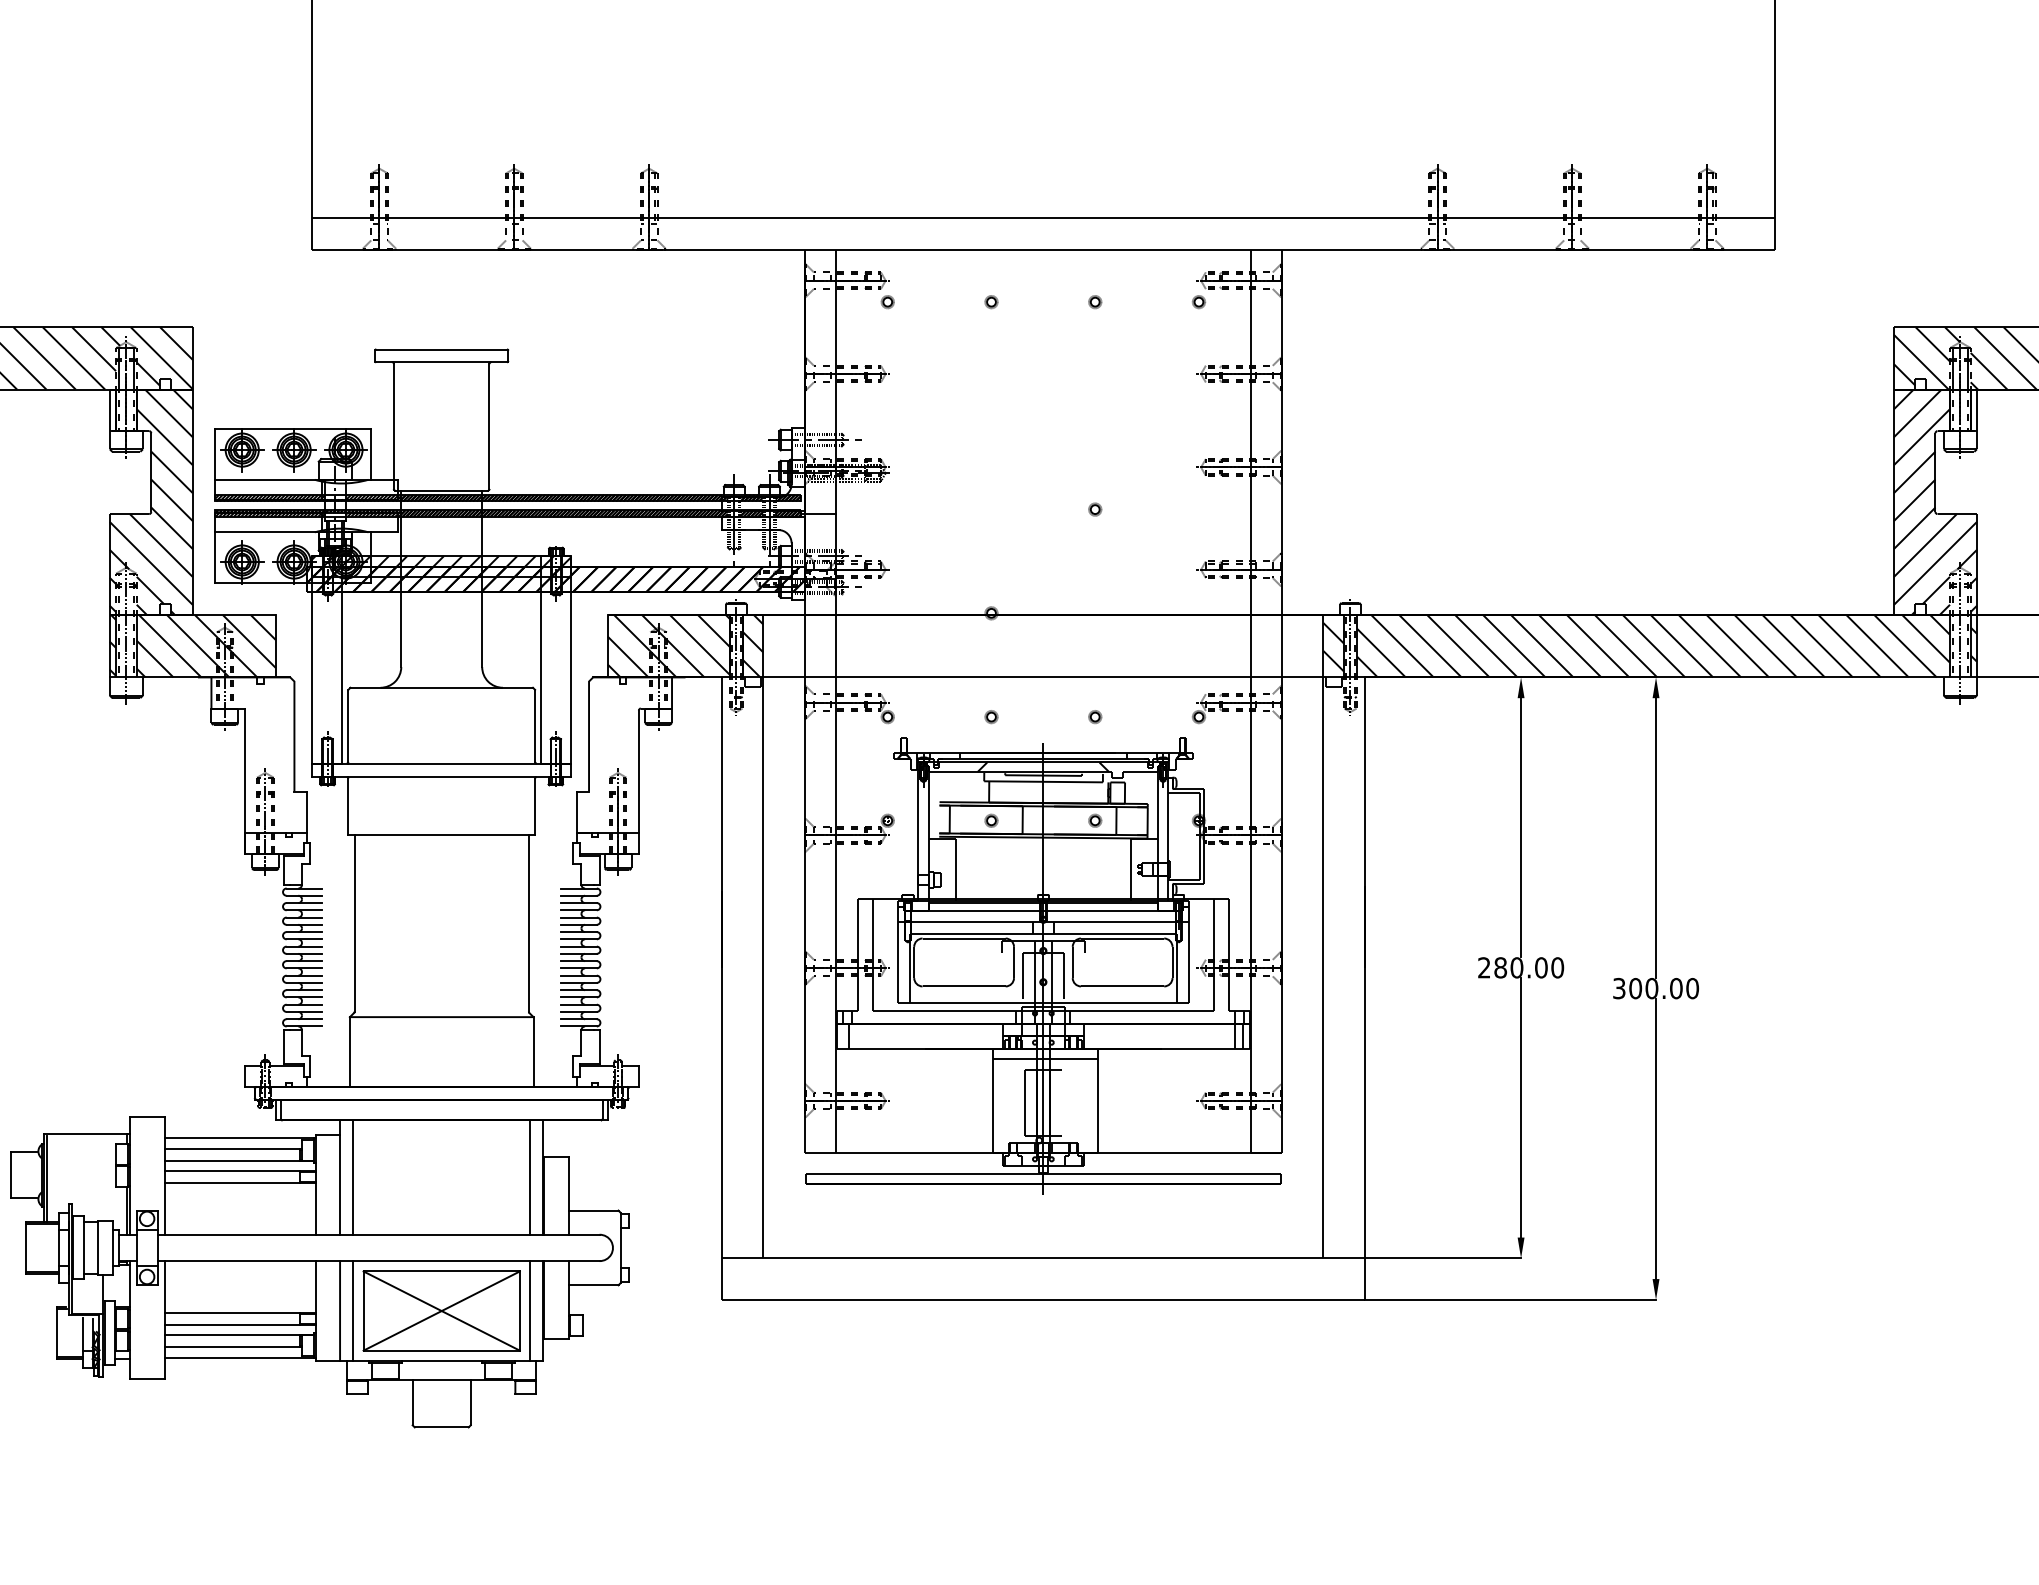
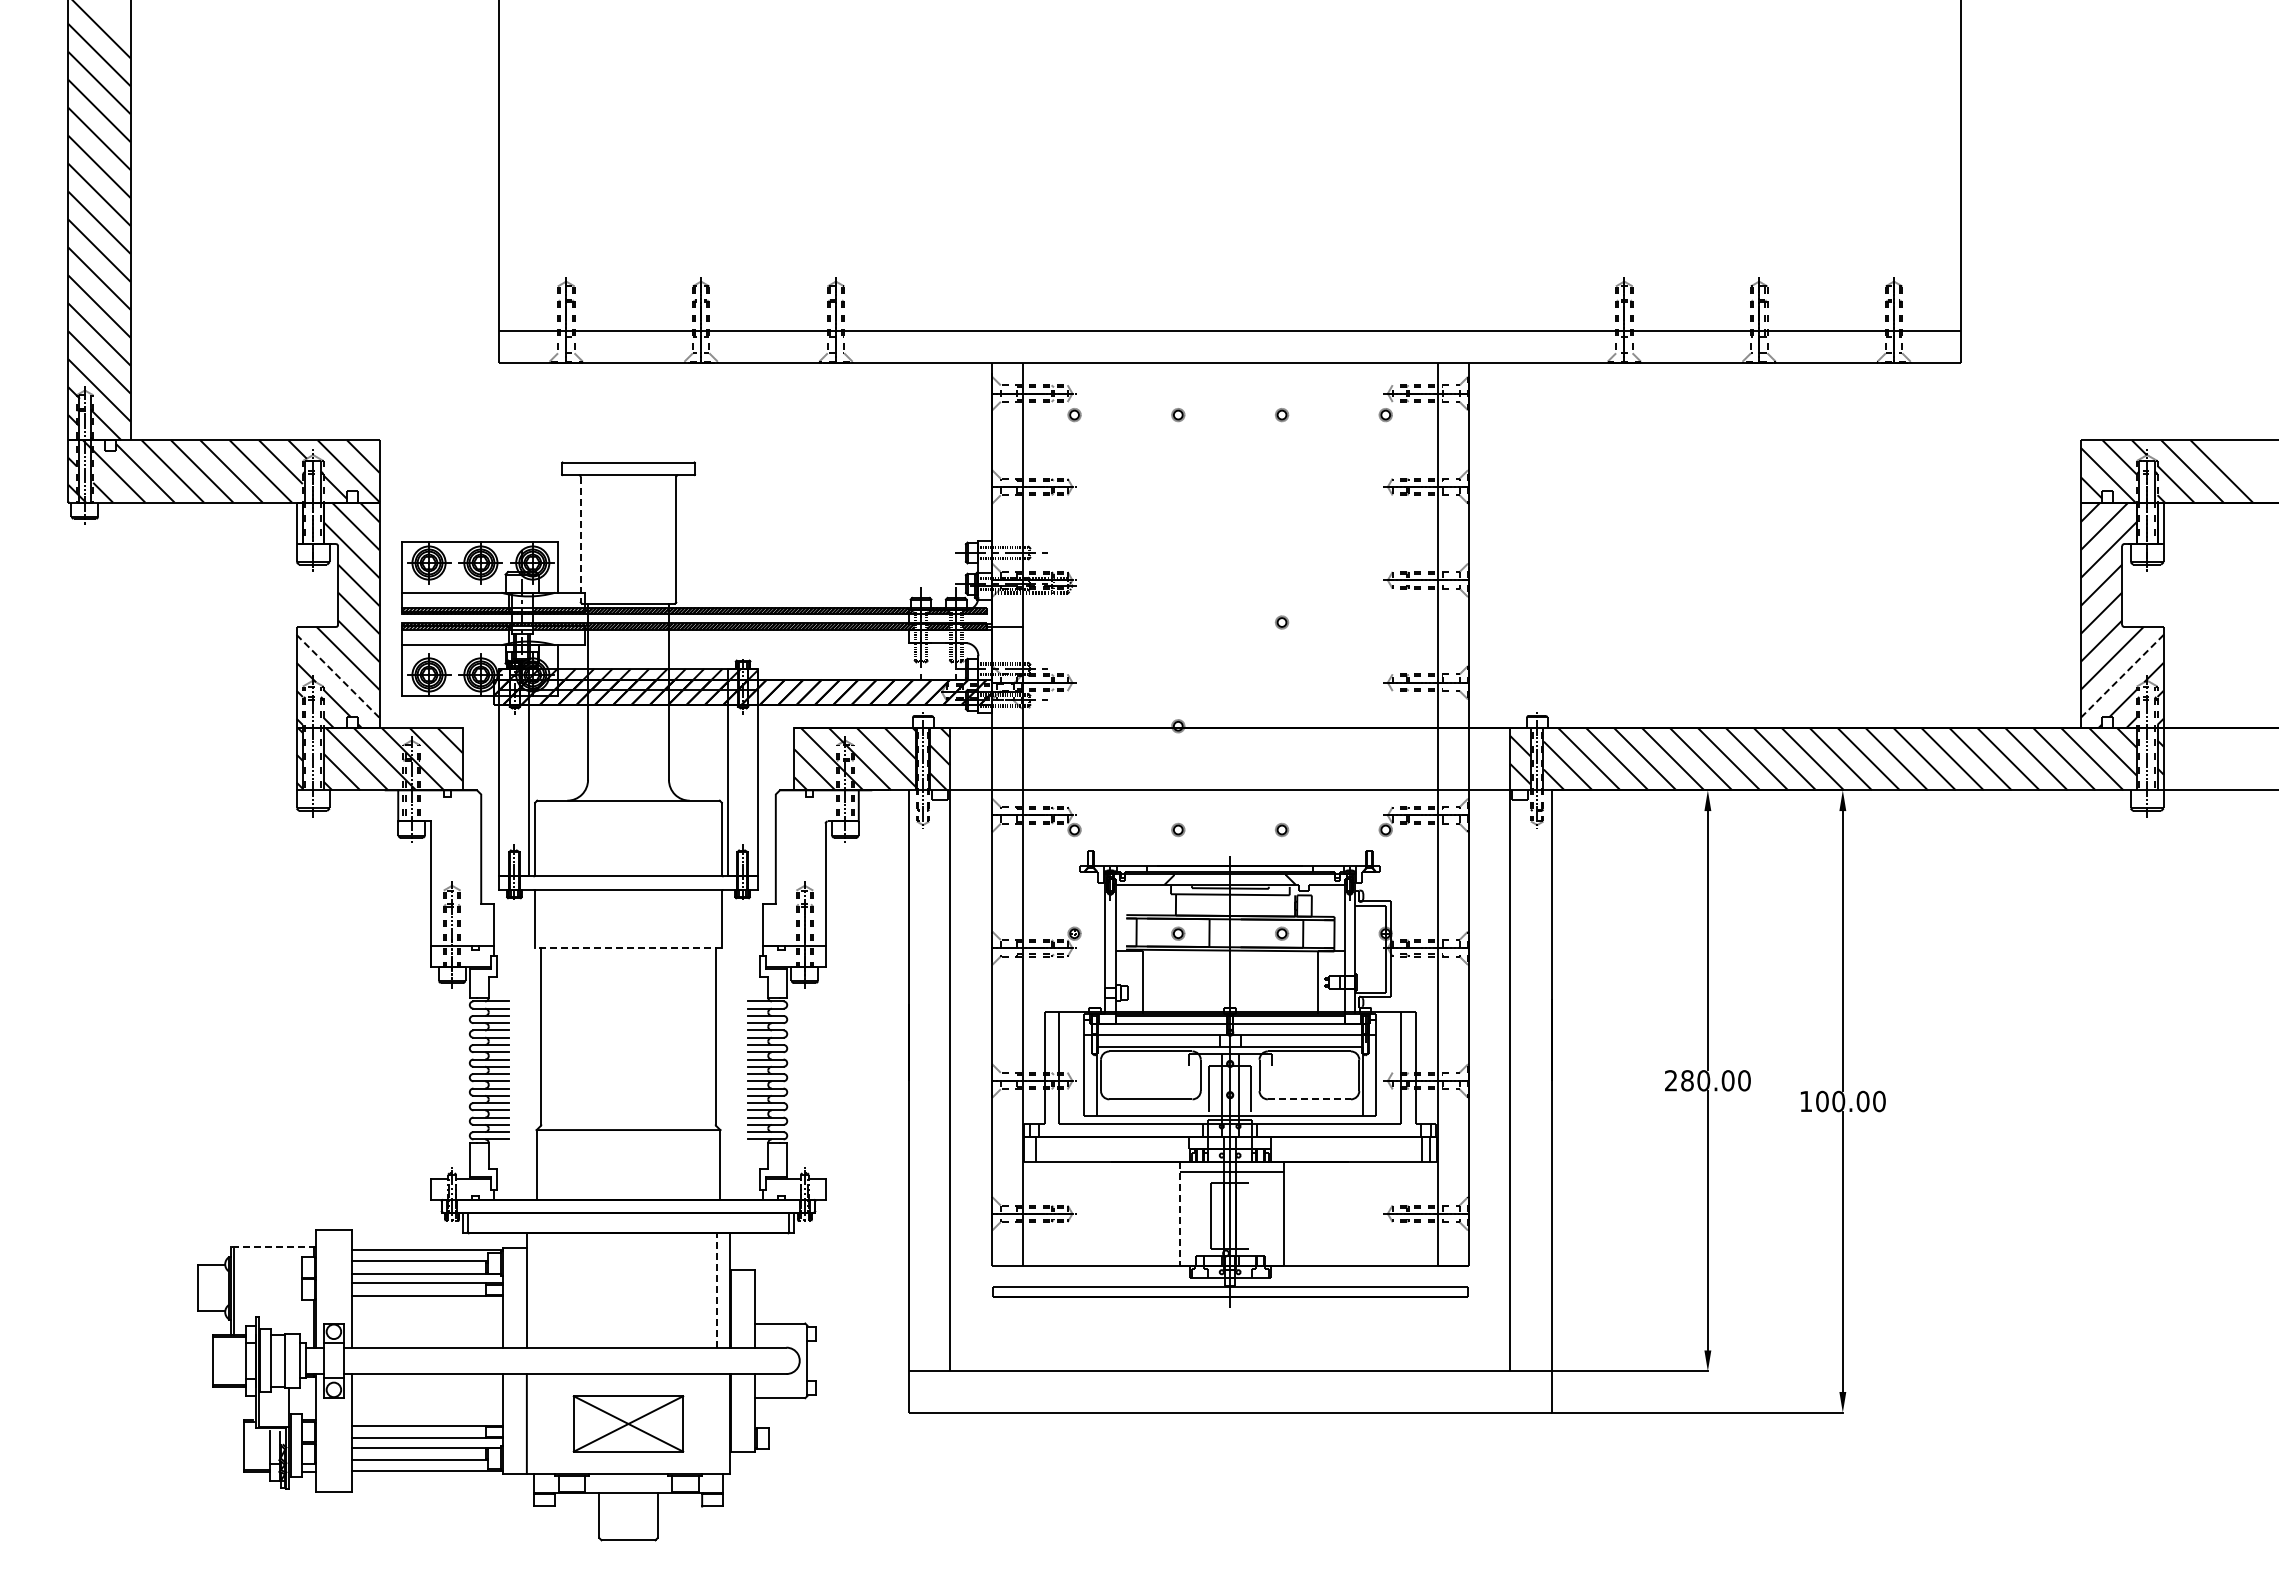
line: (393, 426) -> (580, 539), solid -> dashed
line: (151, 563) -> (338, 676), solid -> dashed
line: (1935, 563) -> (2122, 676), solid -> dashed
line: (441, 835) -> (628, 948), solid -> dashed
line: (1122, 986) -> (1309, 1099), solid -> dashed
text: (1619, 988) -> (1806, 1101), 300.00 -> 100.00
line: (993, 1101) -> (1180, 1214), solid -> dashed
line: (86, 1133) -> (273, 1246), solid -> dashed
line: (530, 1176) -> (717, 1289), solid -> dashed
line: (353, 1177) -> (540, 1290), removed
line: (353, 1310) -> (540, 1423), removed
part: (441, 1310) -> (628, 1423), size x0.7
line: (530, 1310) -> (717, 1423), removed

